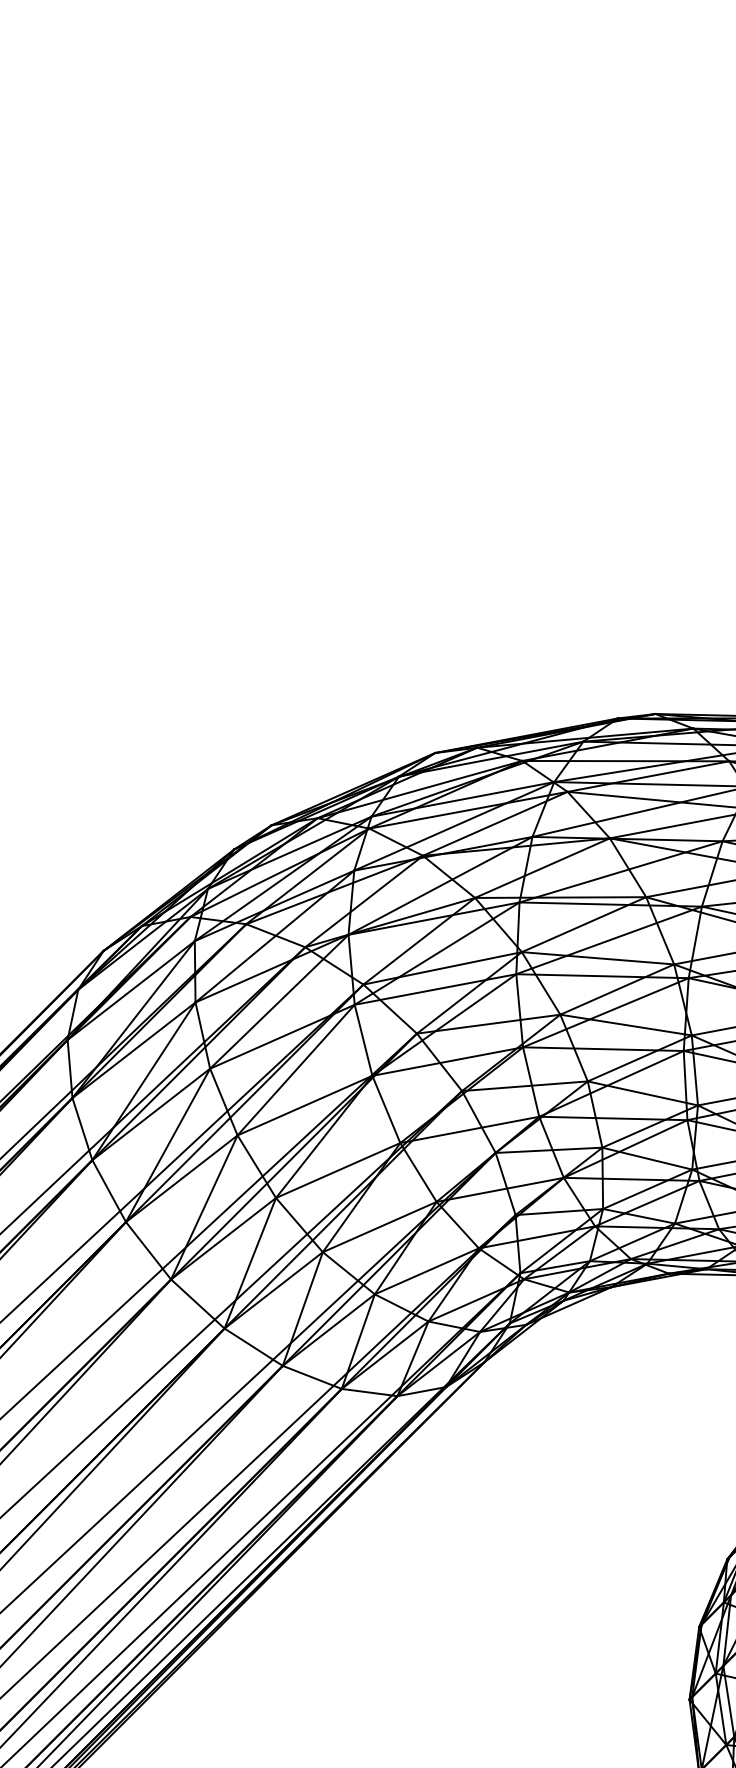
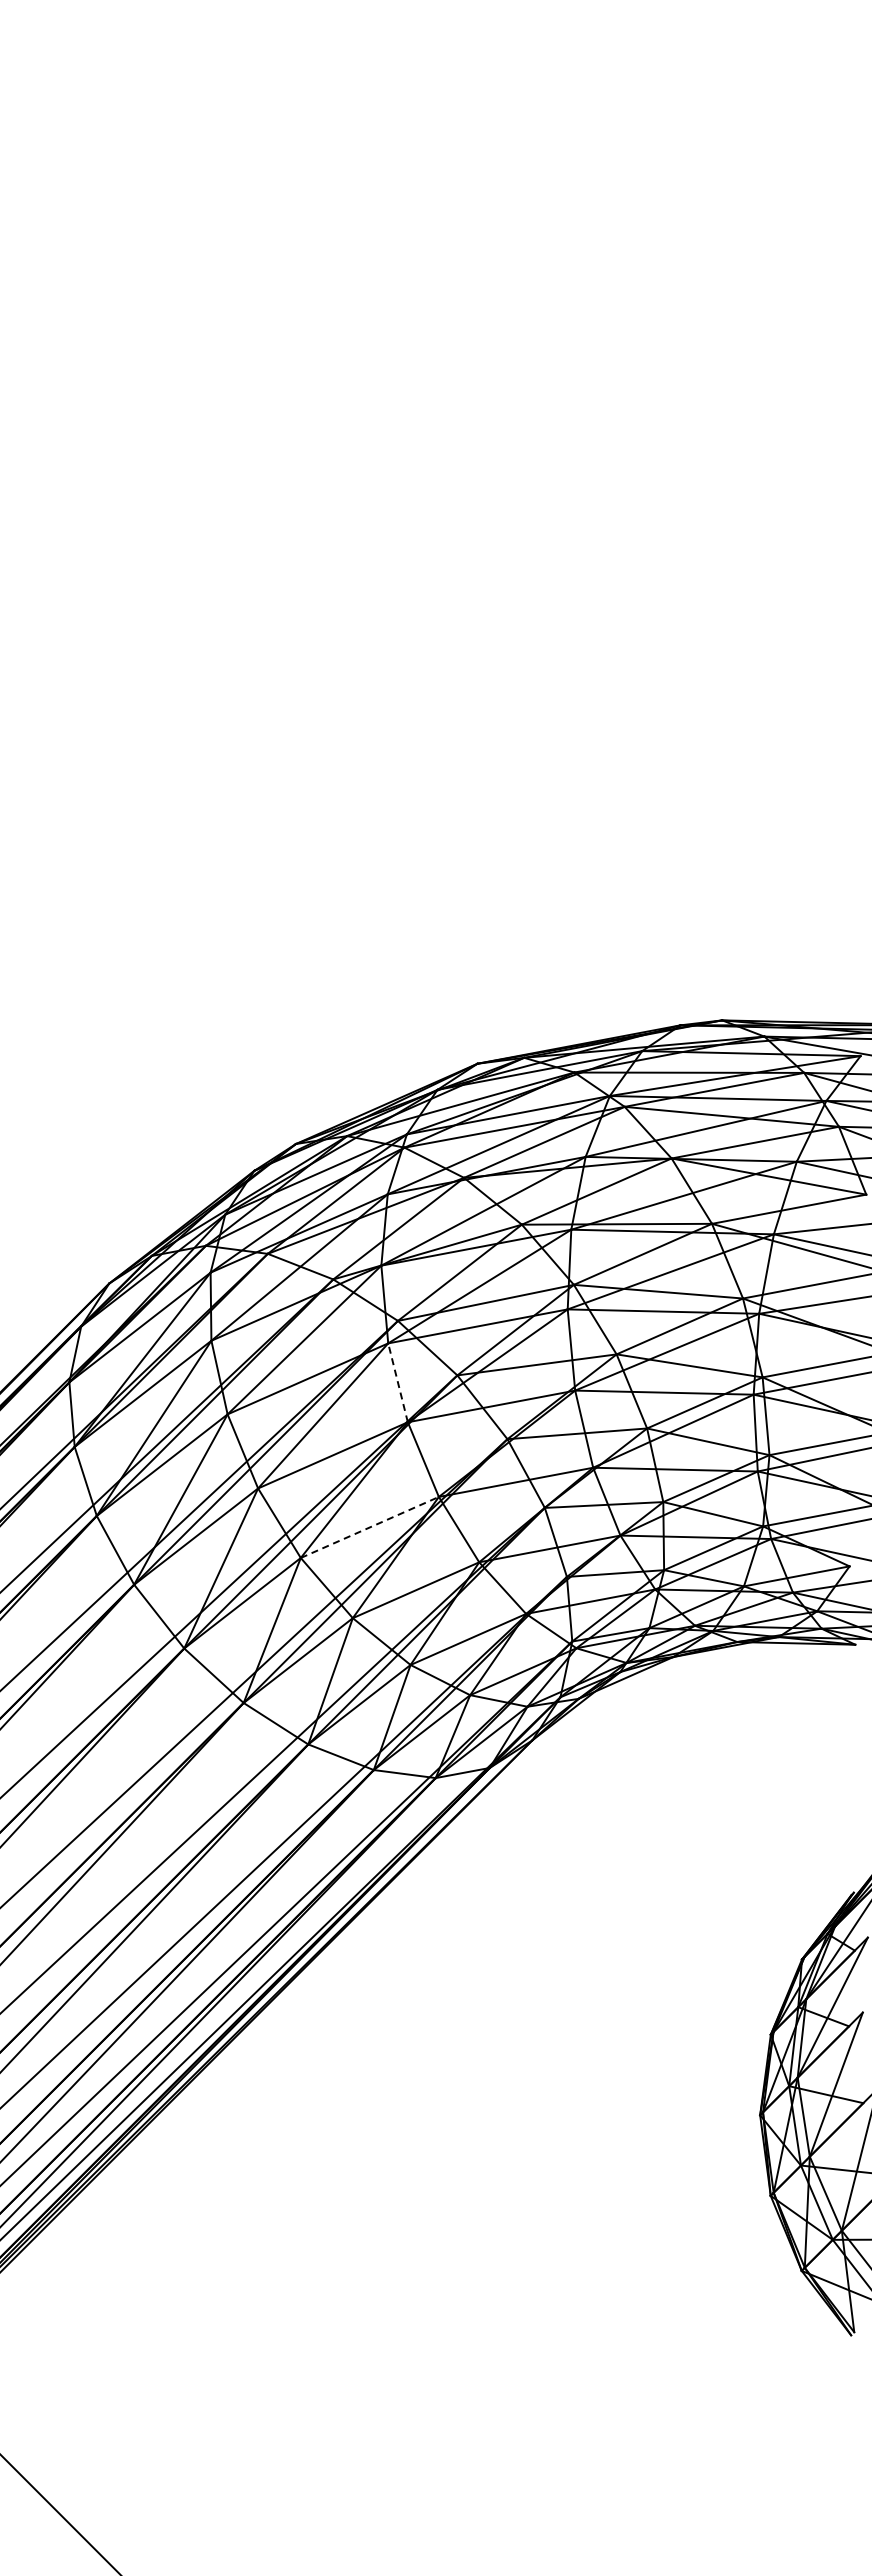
line: (363, 1040) -> (398, 1382), solid -> dashed
line: (338, 1170) -> (370, 1527), solid -> dashed

